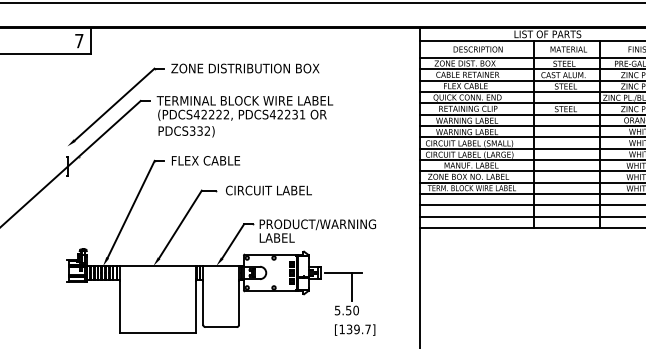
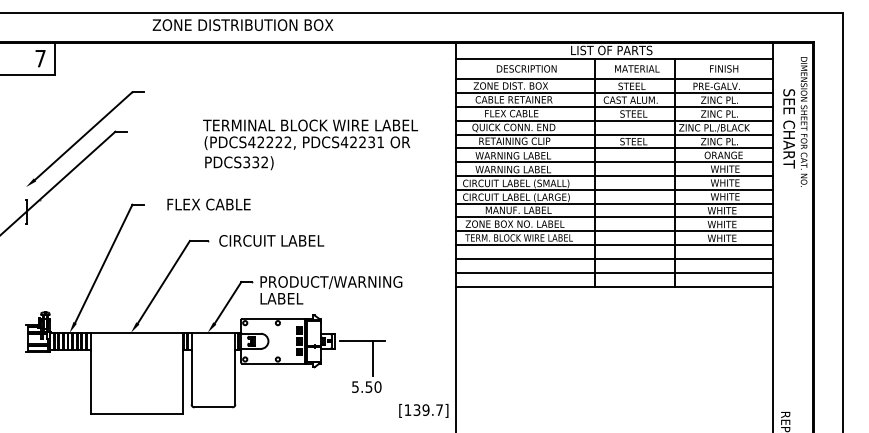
text: (244, 68) -> (242, 24), moved
text: (244, 116) -> (310, 144), moved
text: (205, 160) -> (208, 204), moved
text: (354, 329) -> (423, 410), moved

